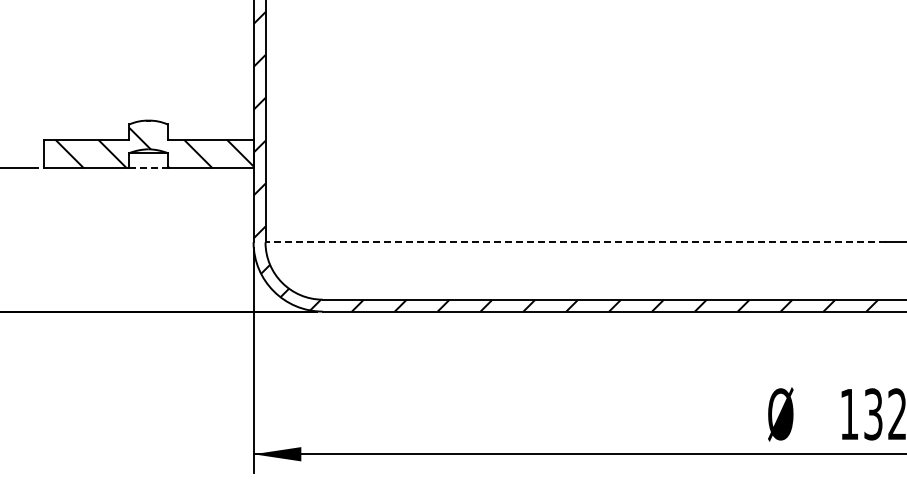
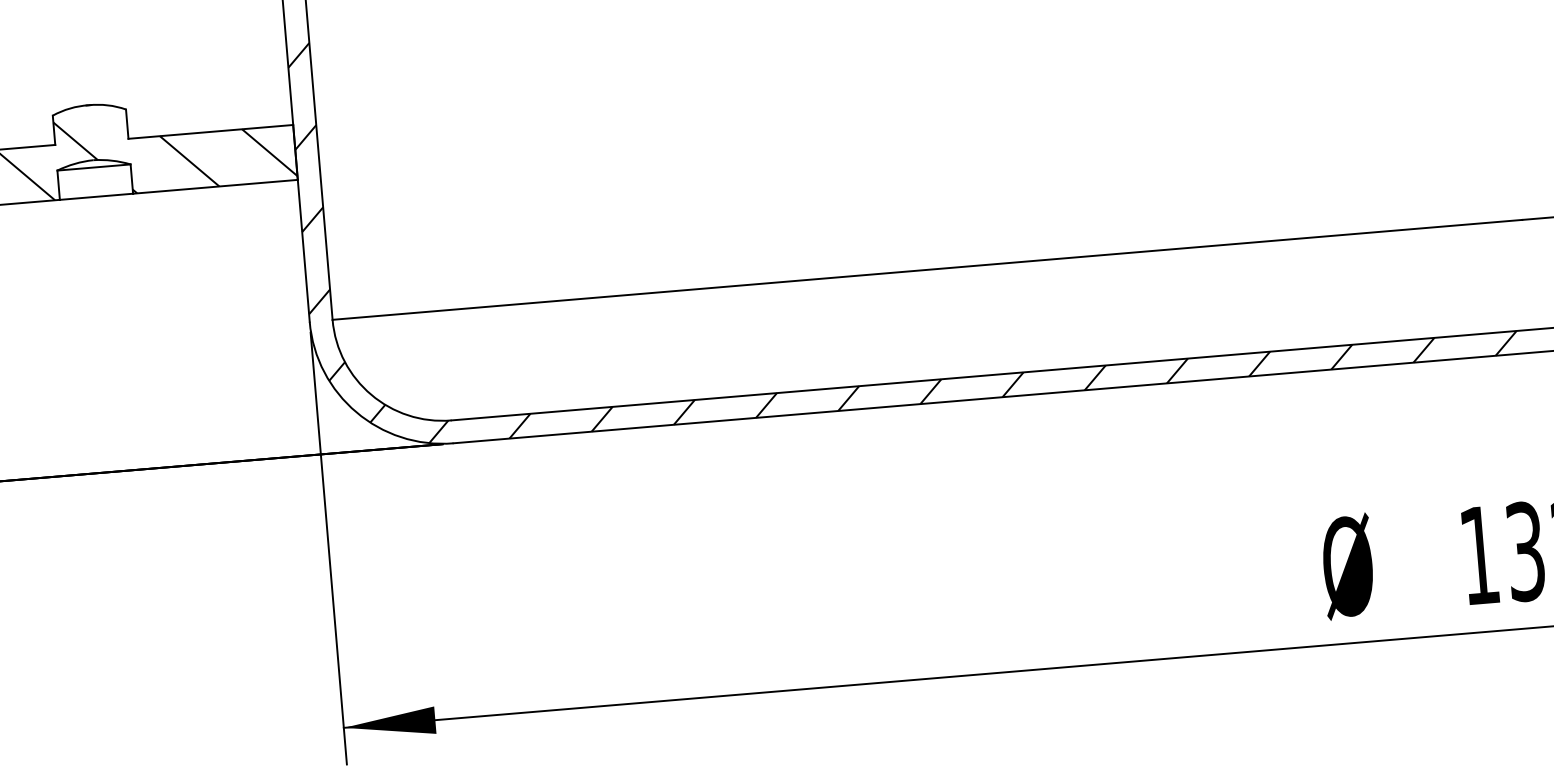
line: (149, 168) -> (98, 196), dashed -> solid
line: (575, 242) -> (926, 270), dashed -> solid

